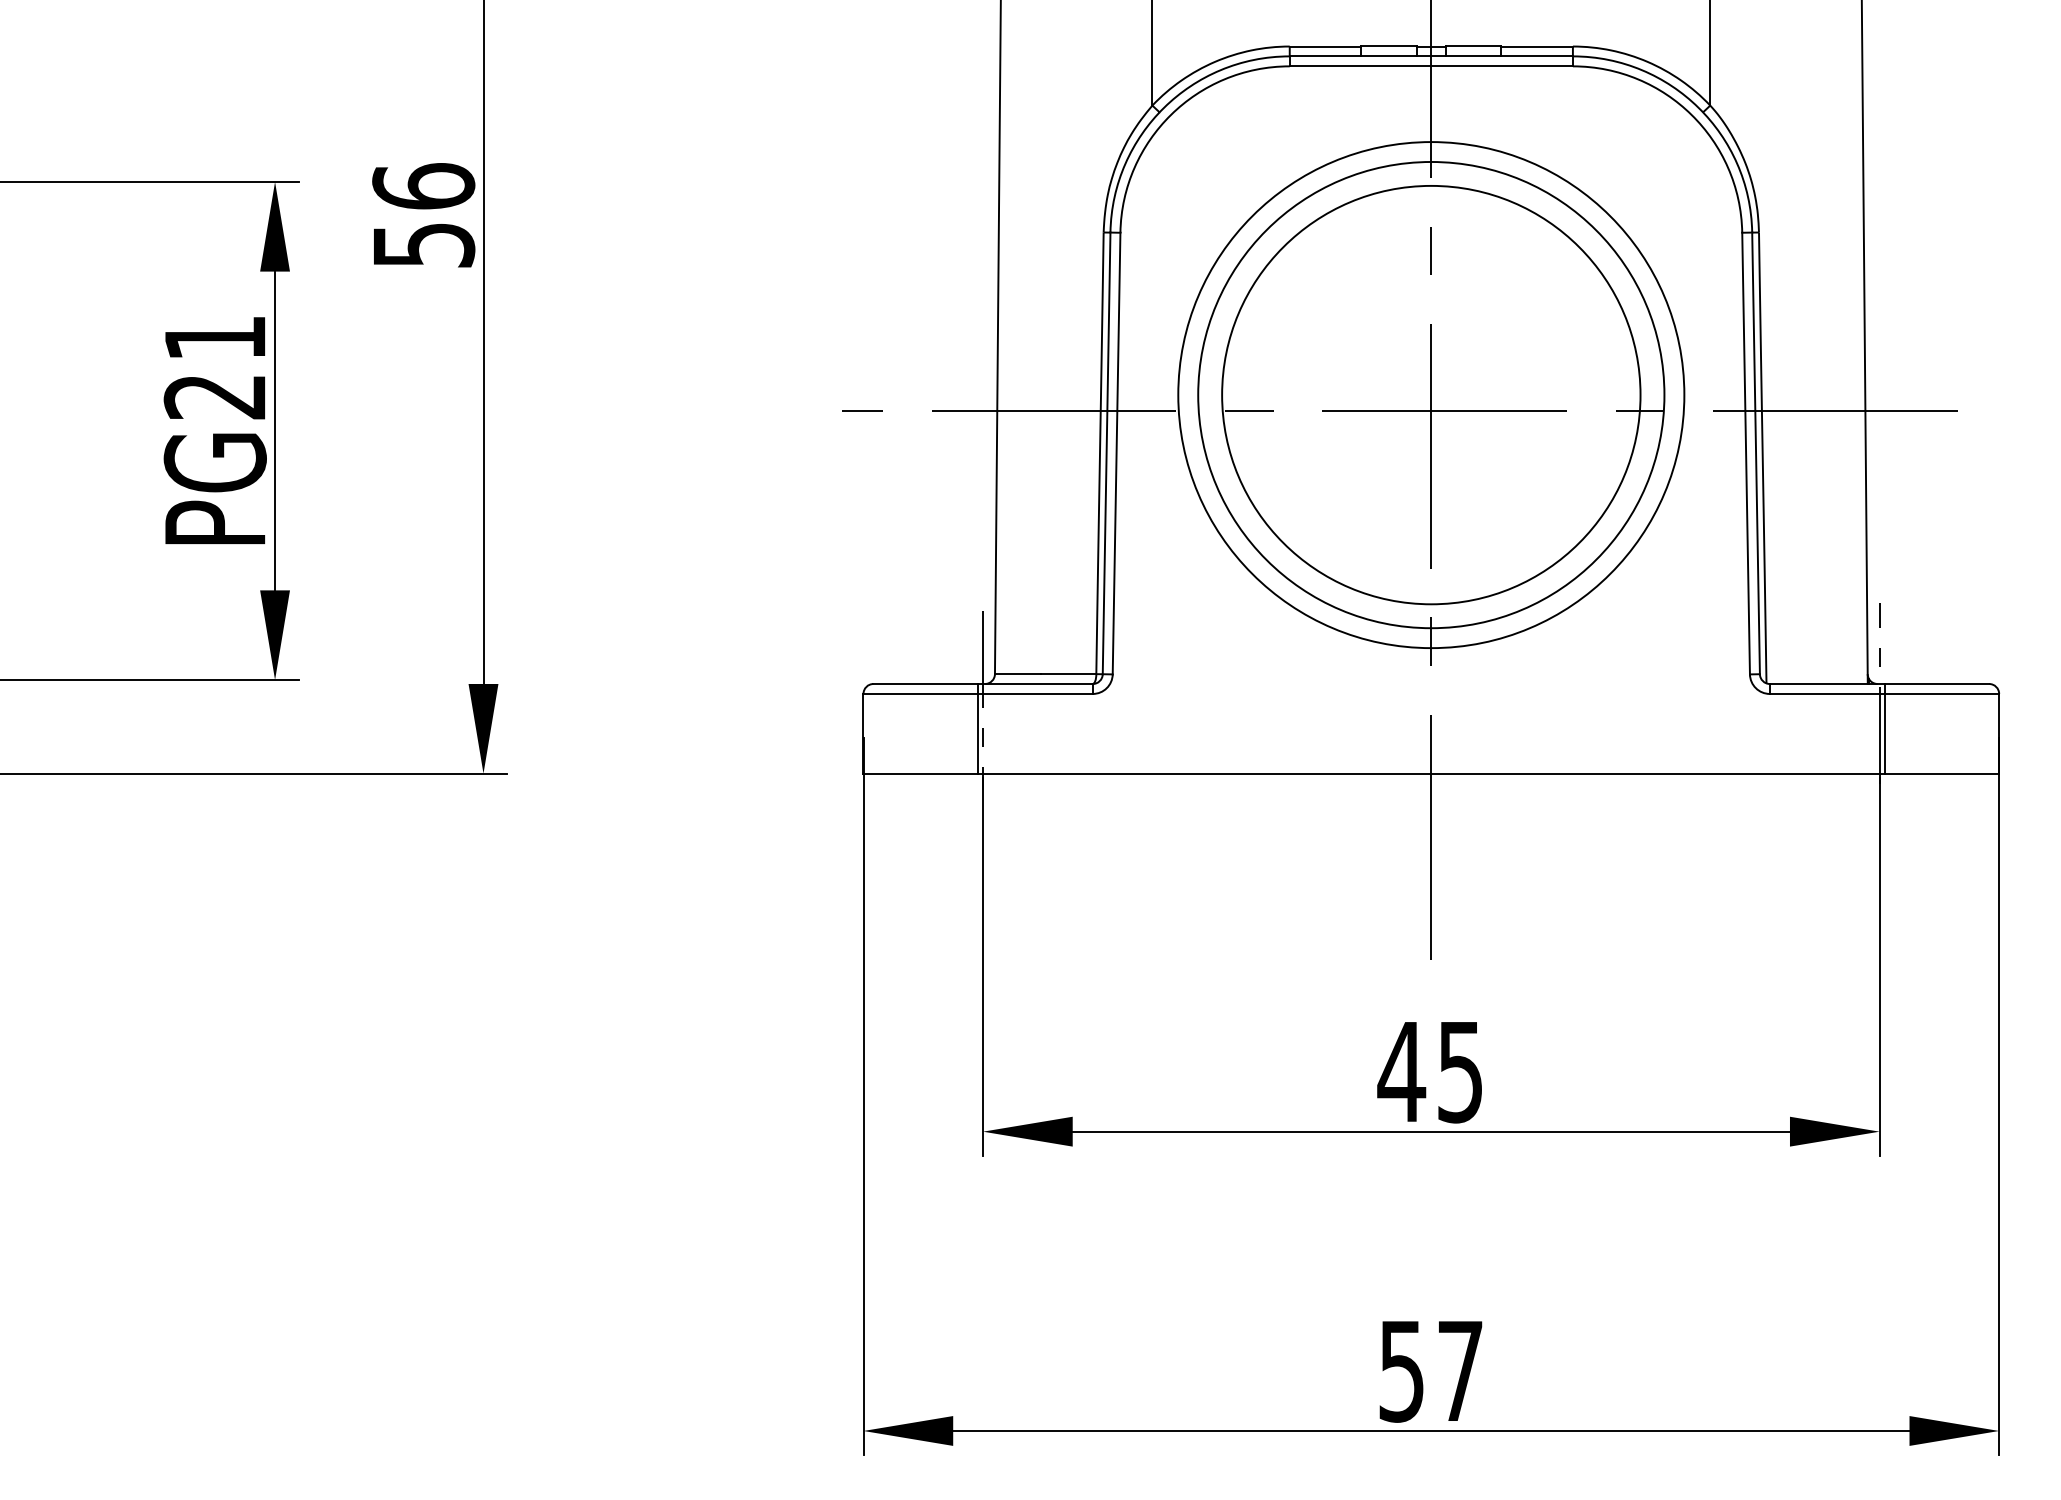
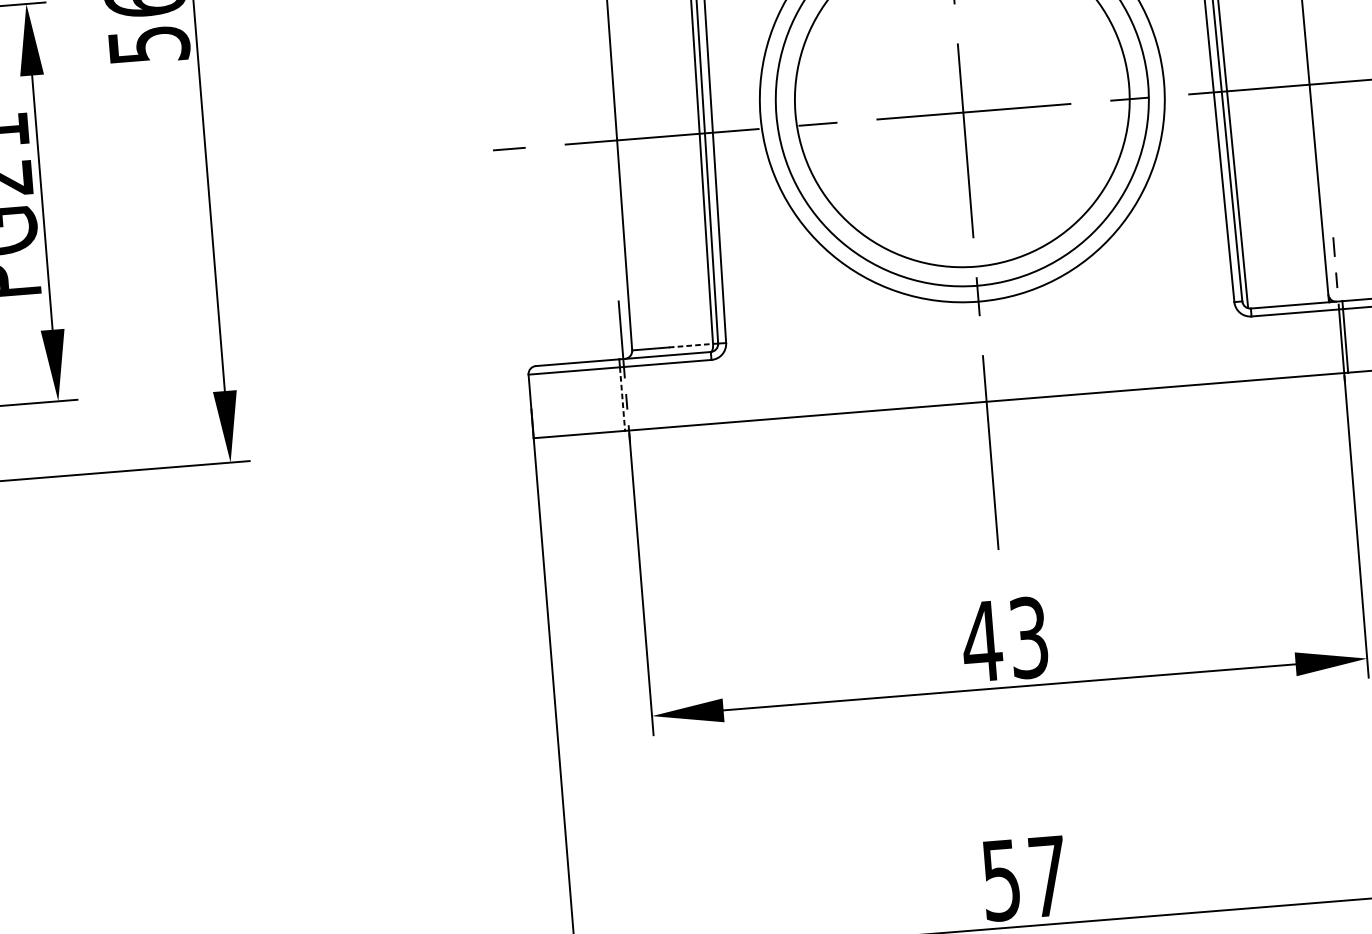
line: (1068, 674) -> (690, 345), solid -> dashed
line: (978, 733) -> (622, 398), solid -> dashed
text: (1460, 1071) -> (1029, 637), 45 -> 43

